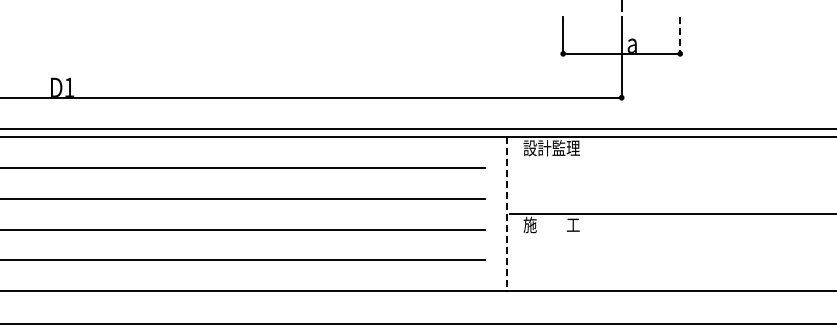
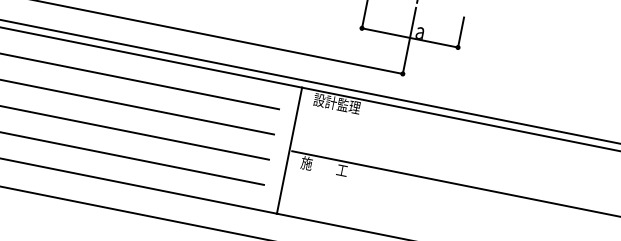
line: (680, 36) -> (461, 33), dashed -> solid
line: (506, 214) -> (289, 150), dashed -> solid

